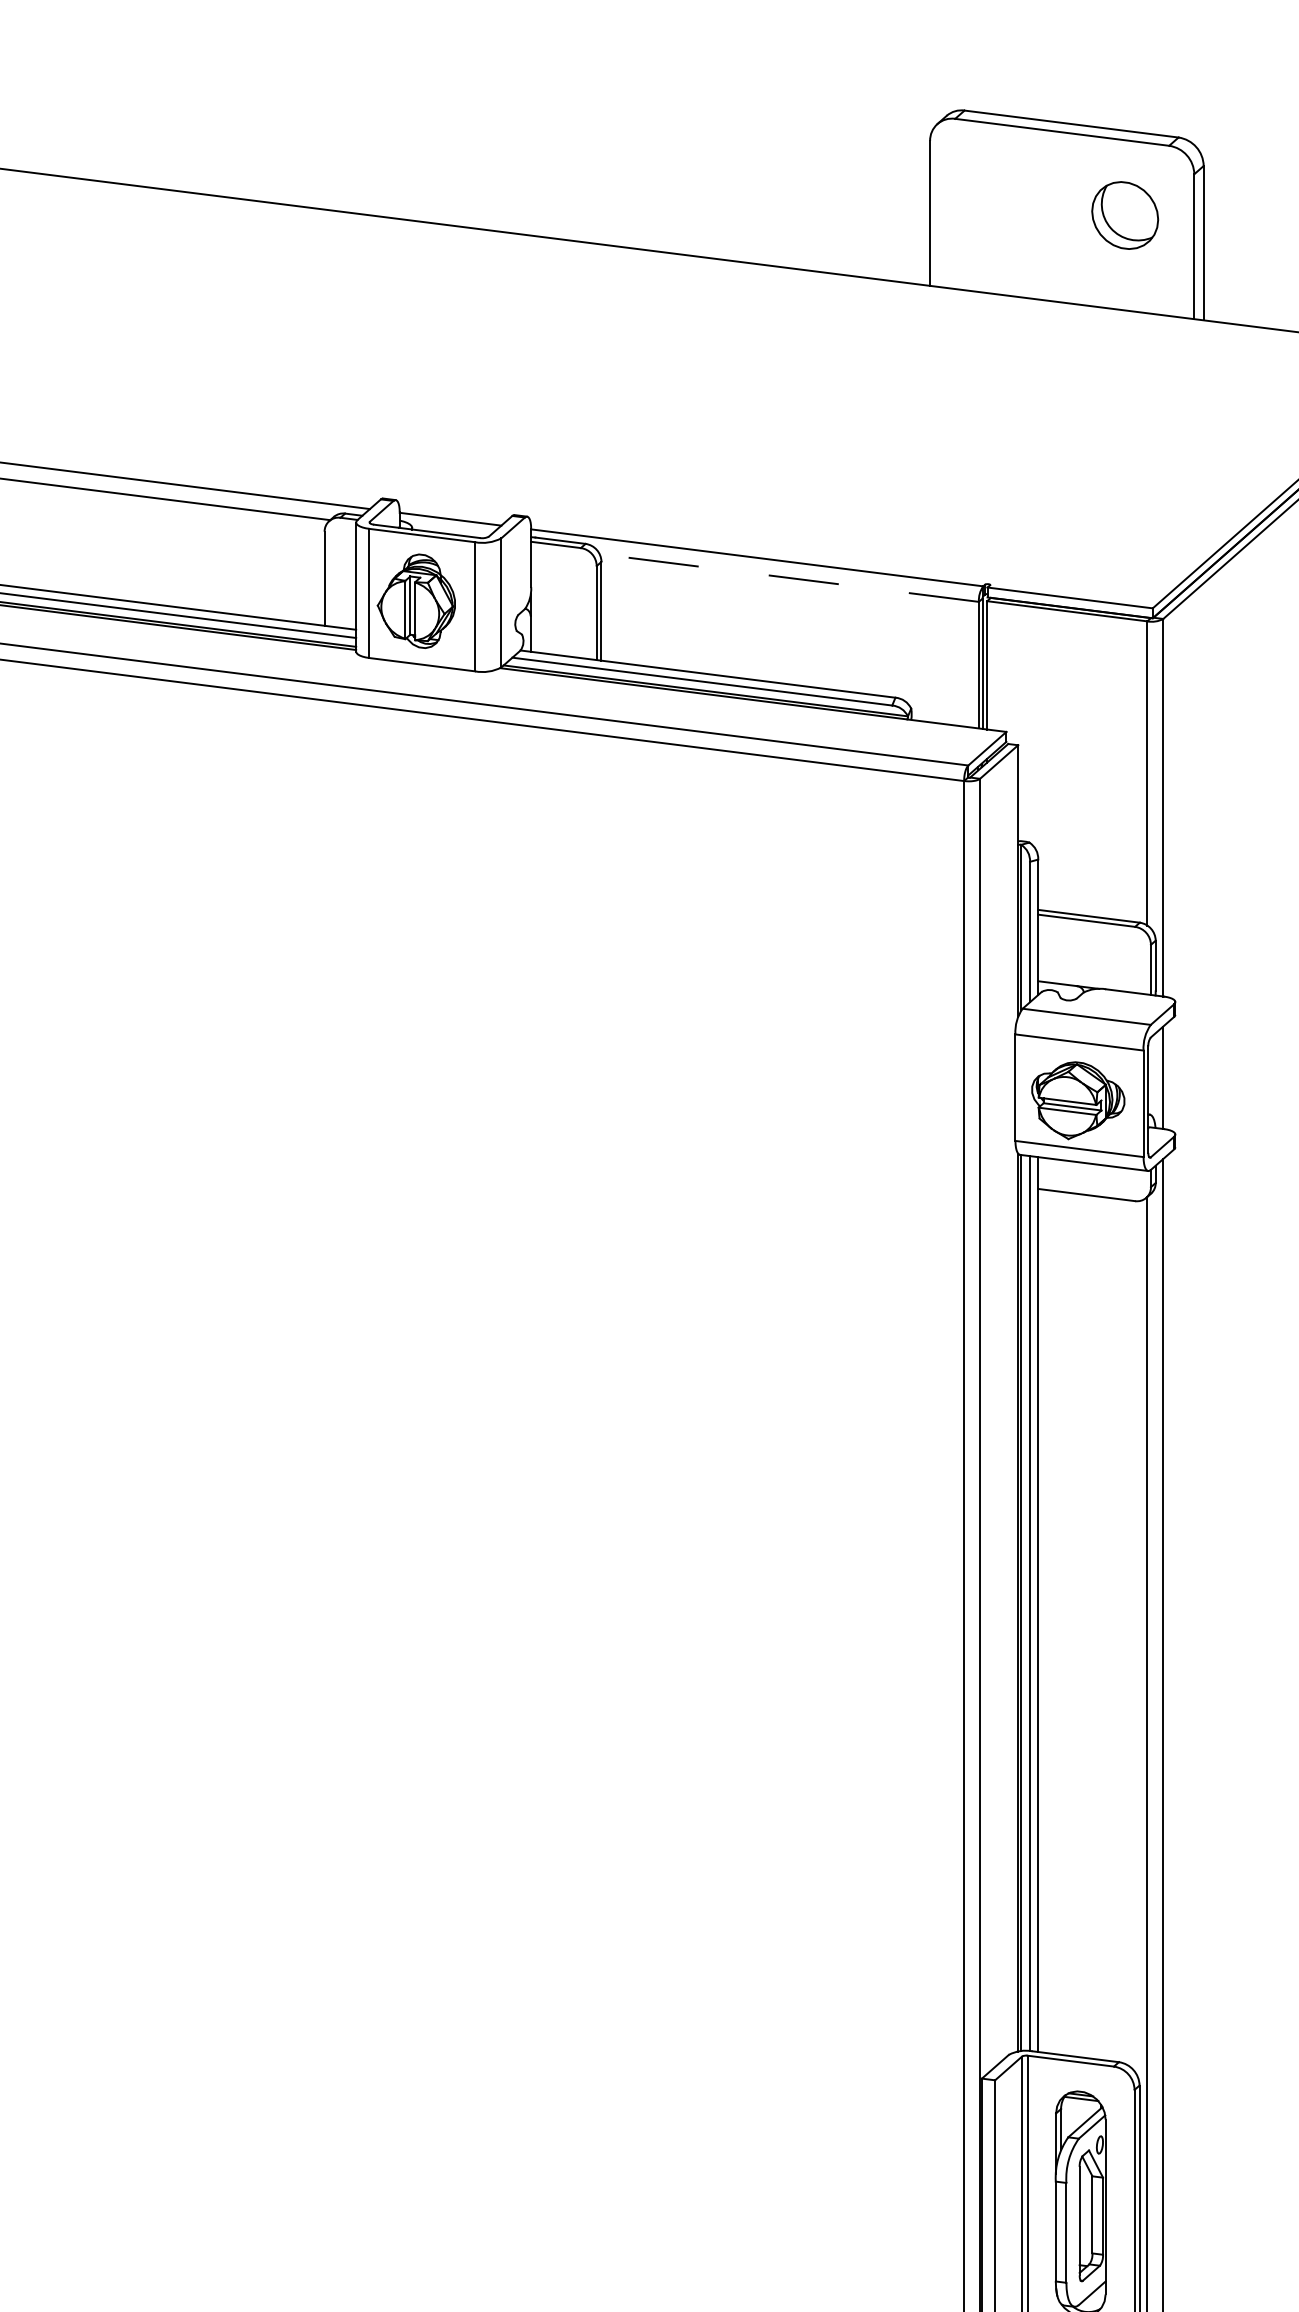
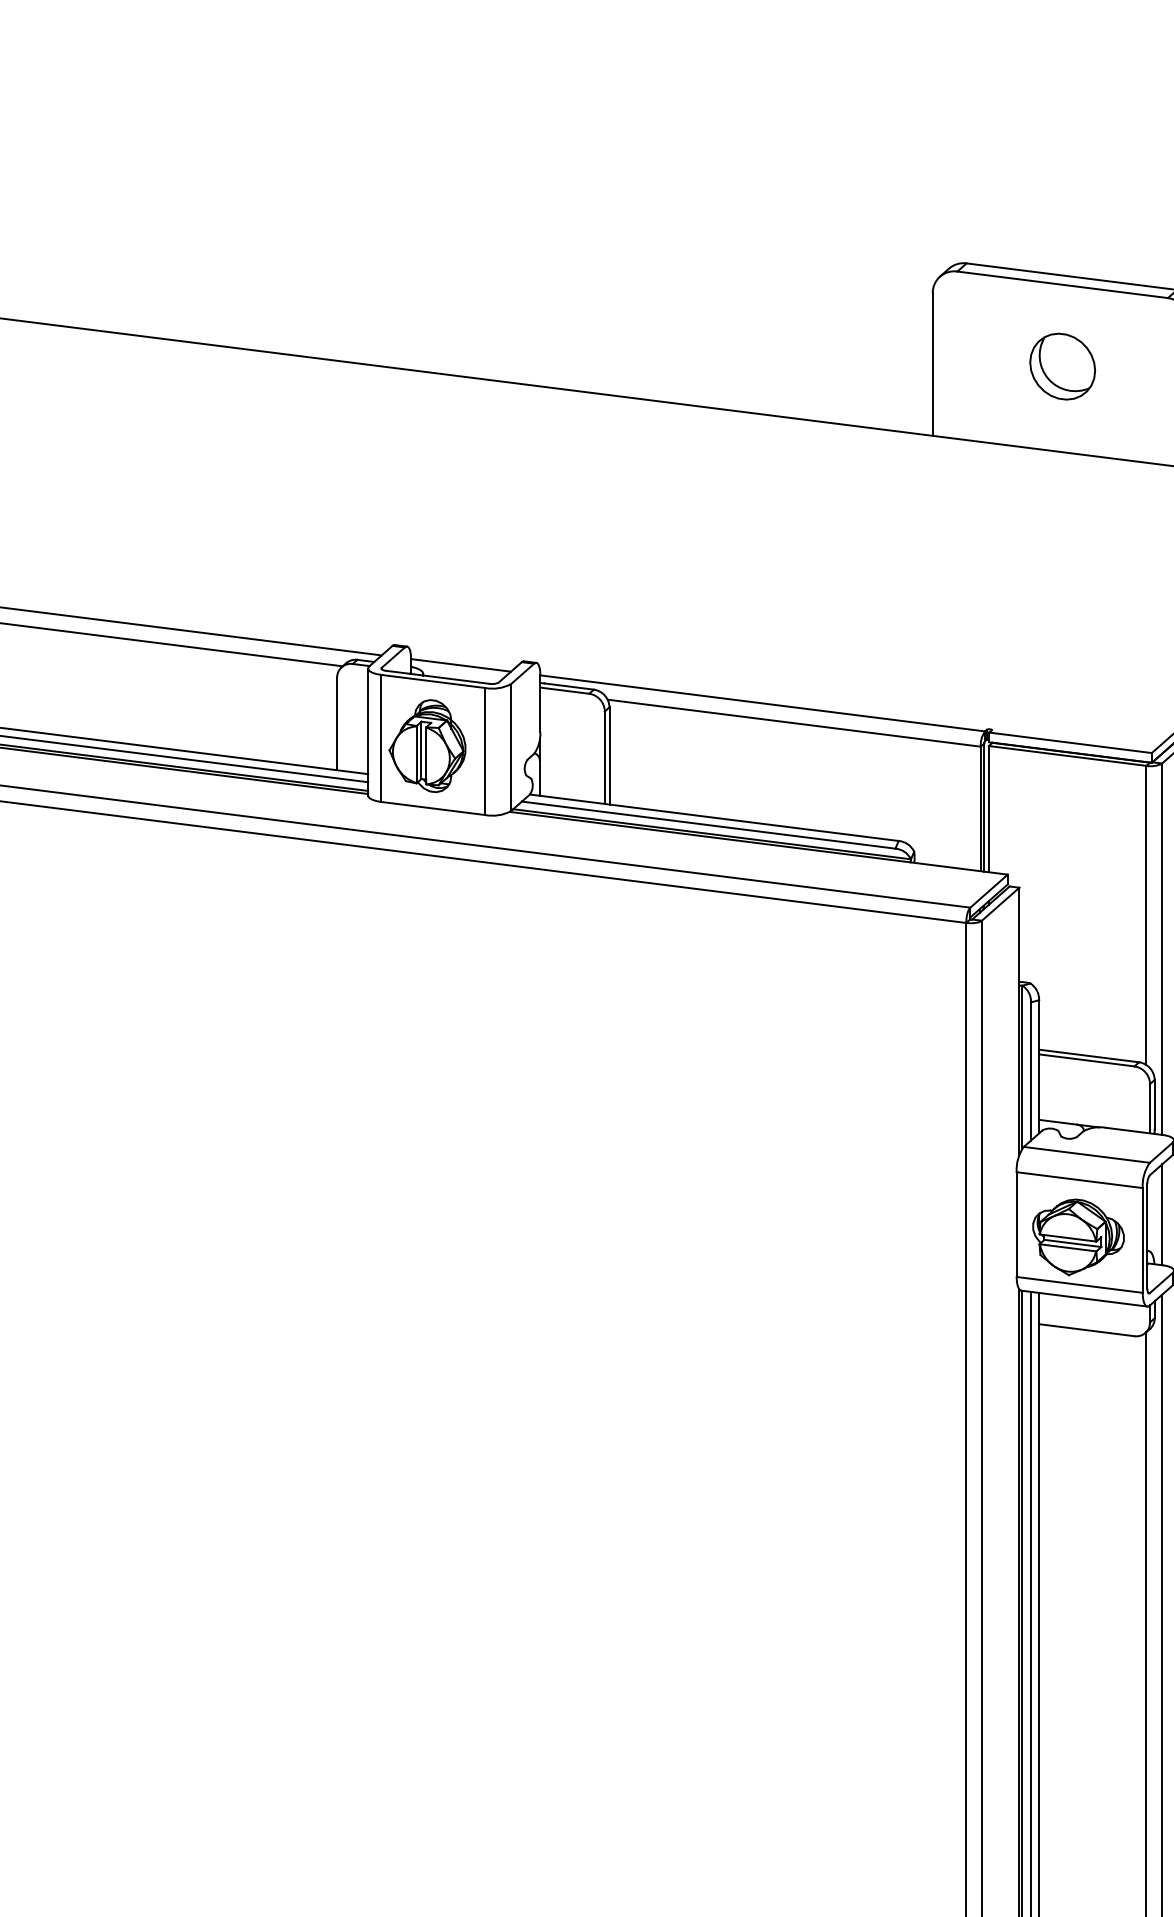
part: (1125, 215) -> (1062, 366), moved
line: (788, 577) -> (793, 722), dashed -> solid

